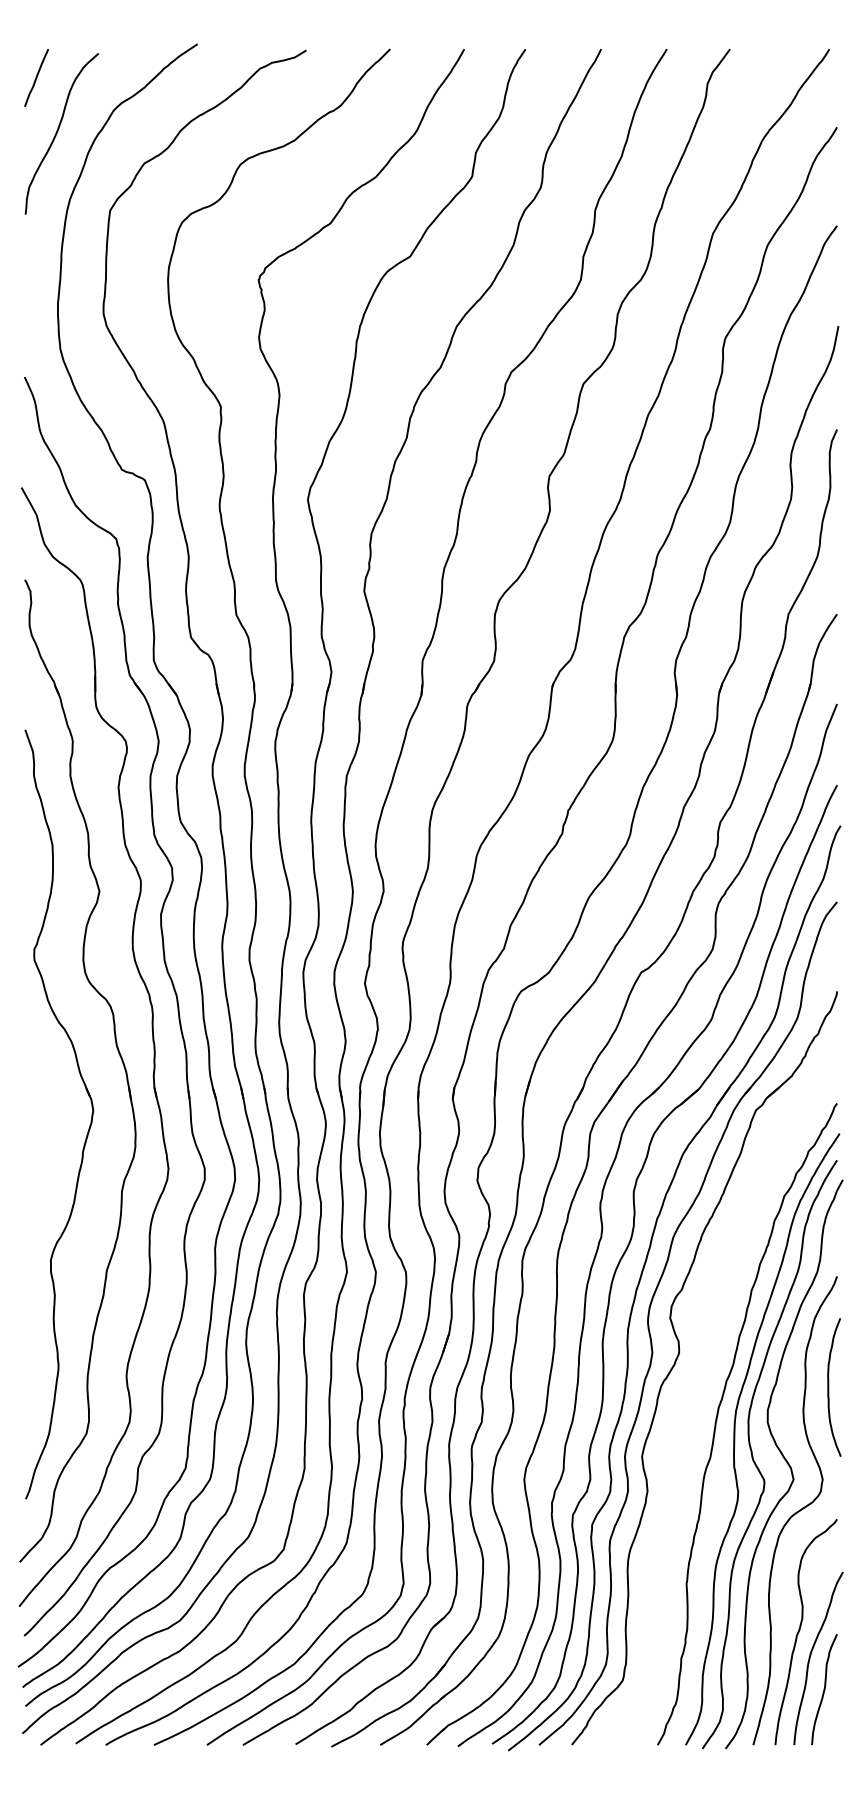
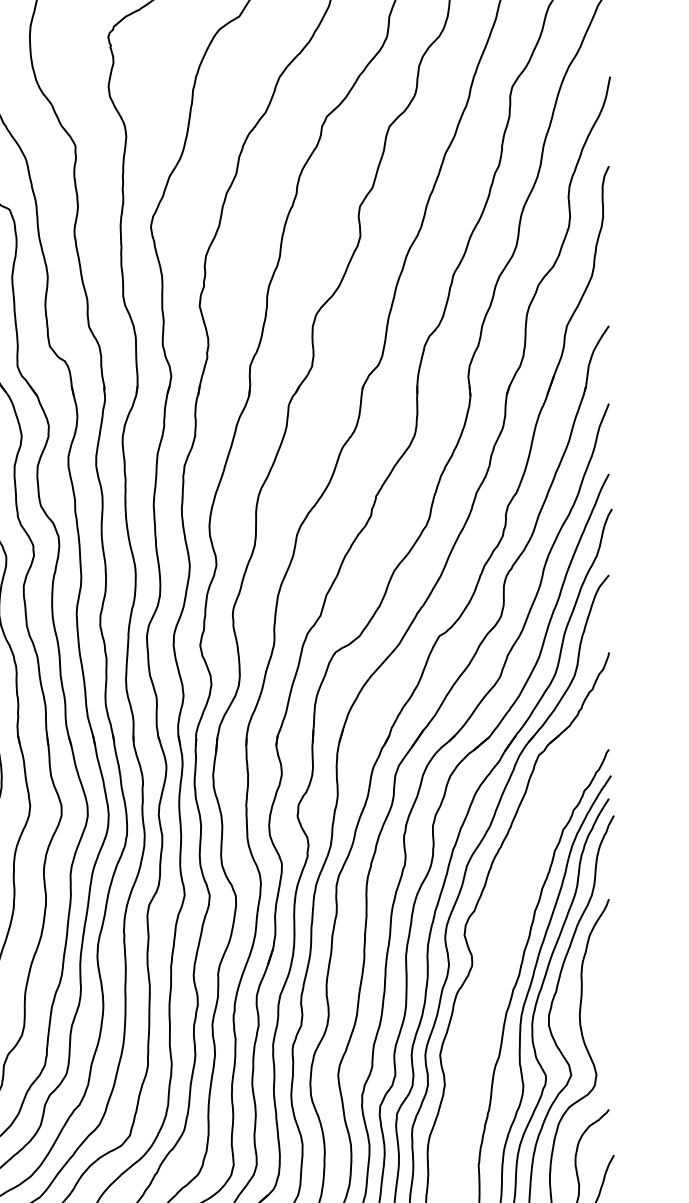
curve: (829, 1387) -> (602, 995), removed

